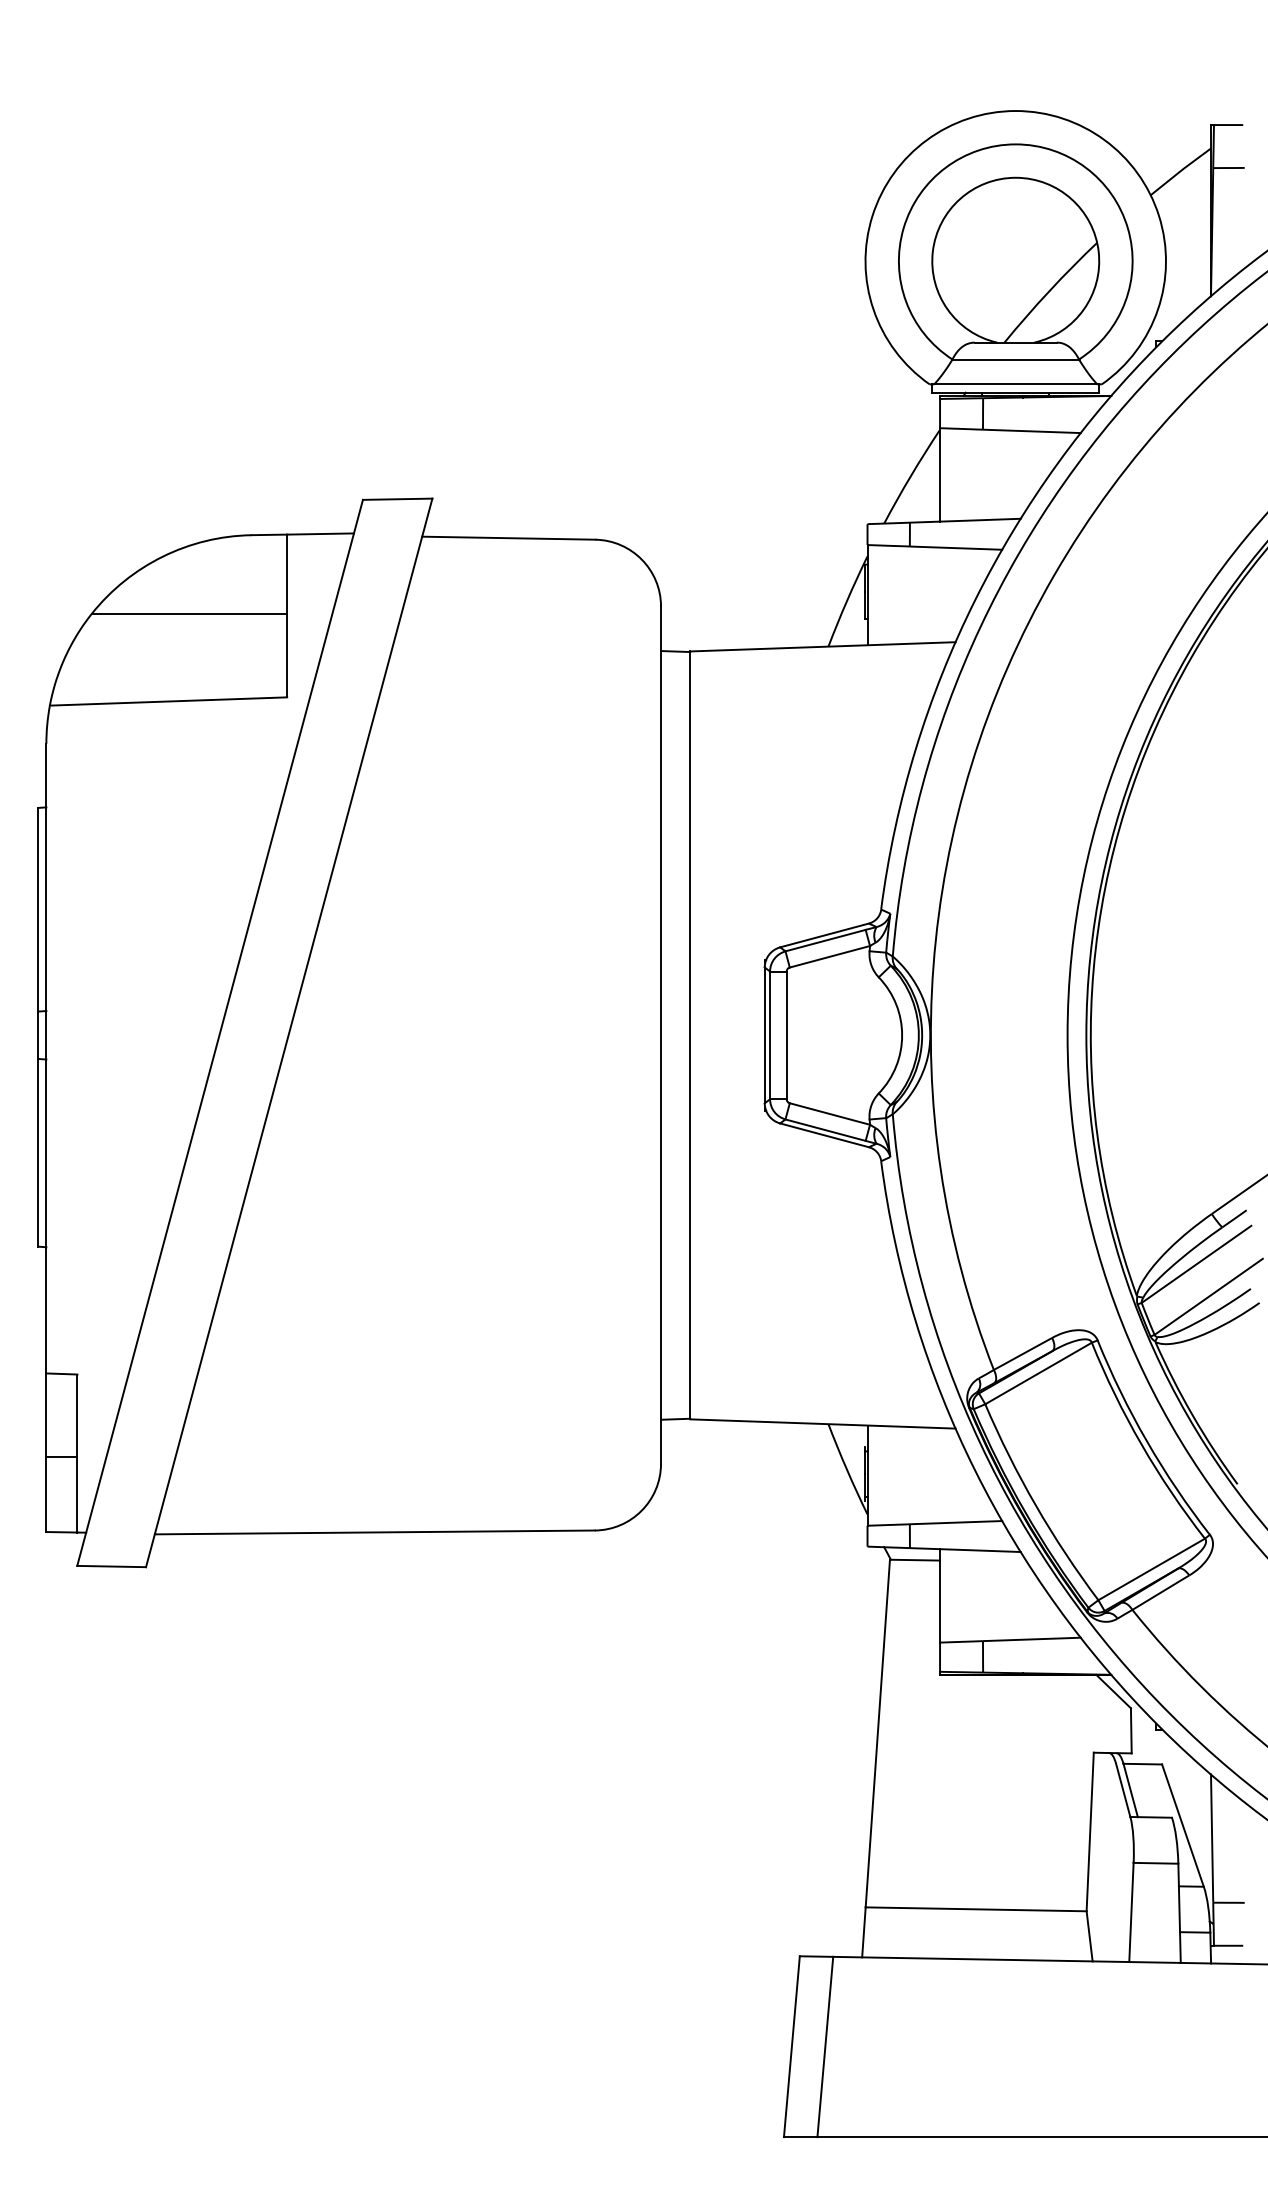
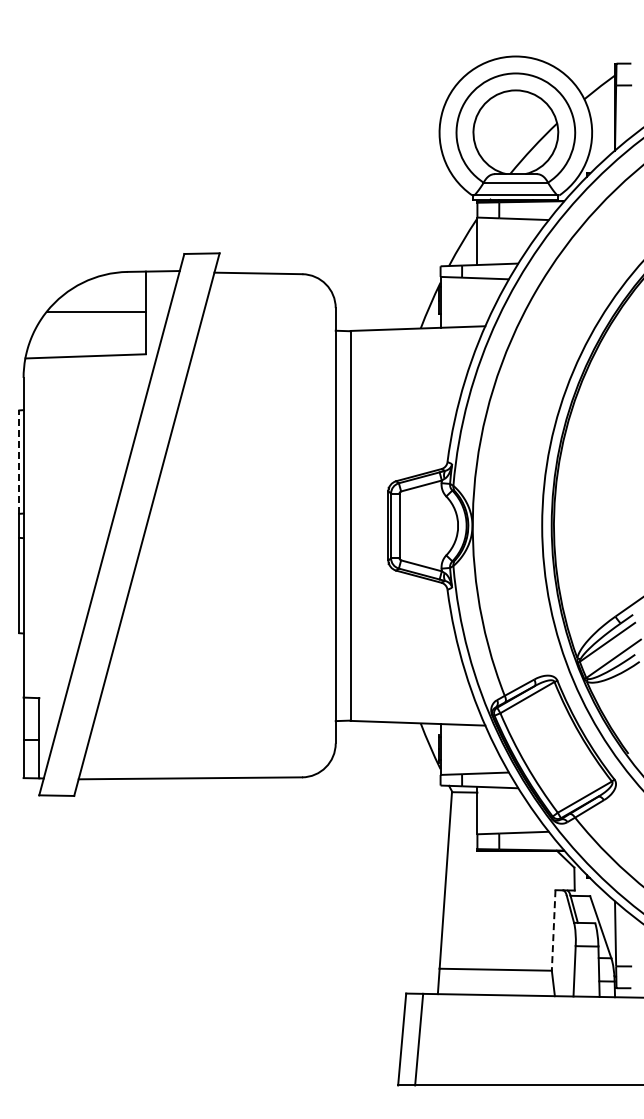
line: (38, 910) -> (19, 462), solid -> dashed
line: (1089, 1832) -> (553, 930), solid -> dashed

